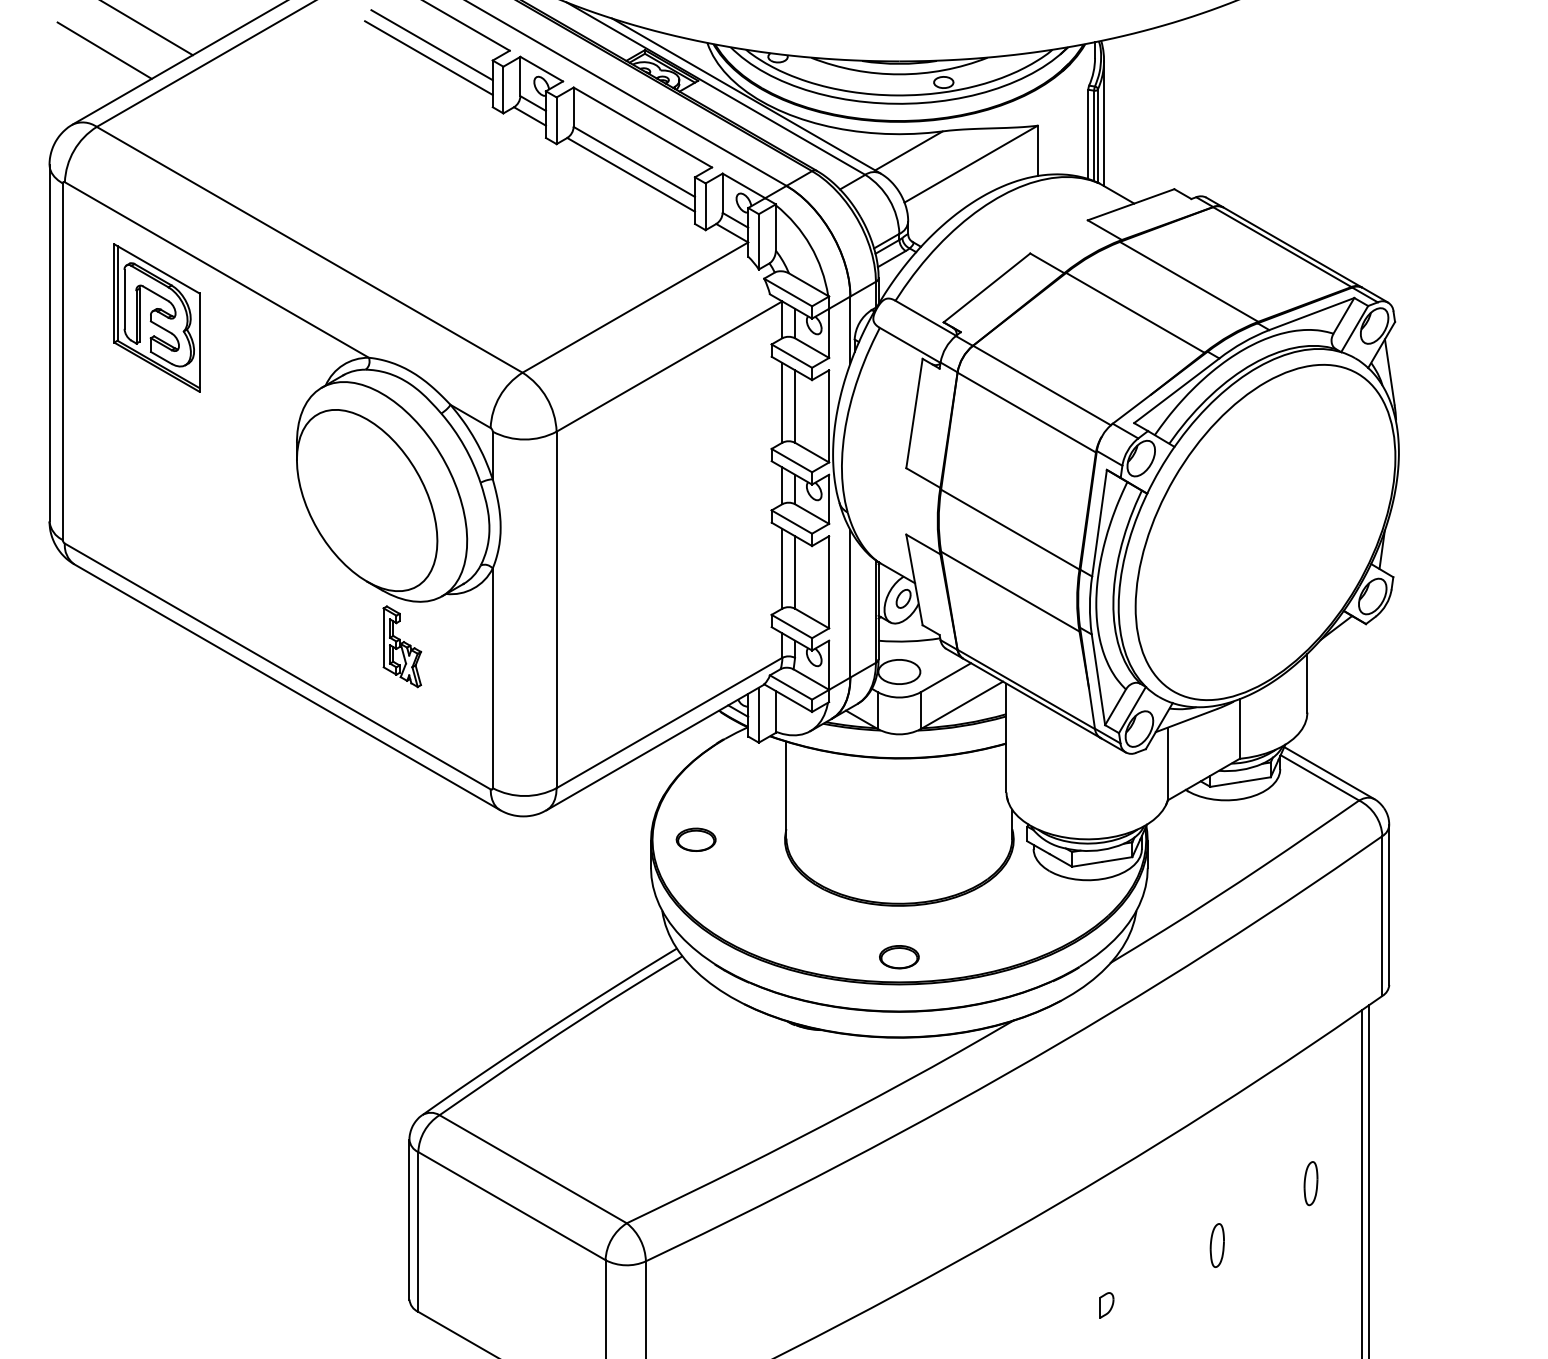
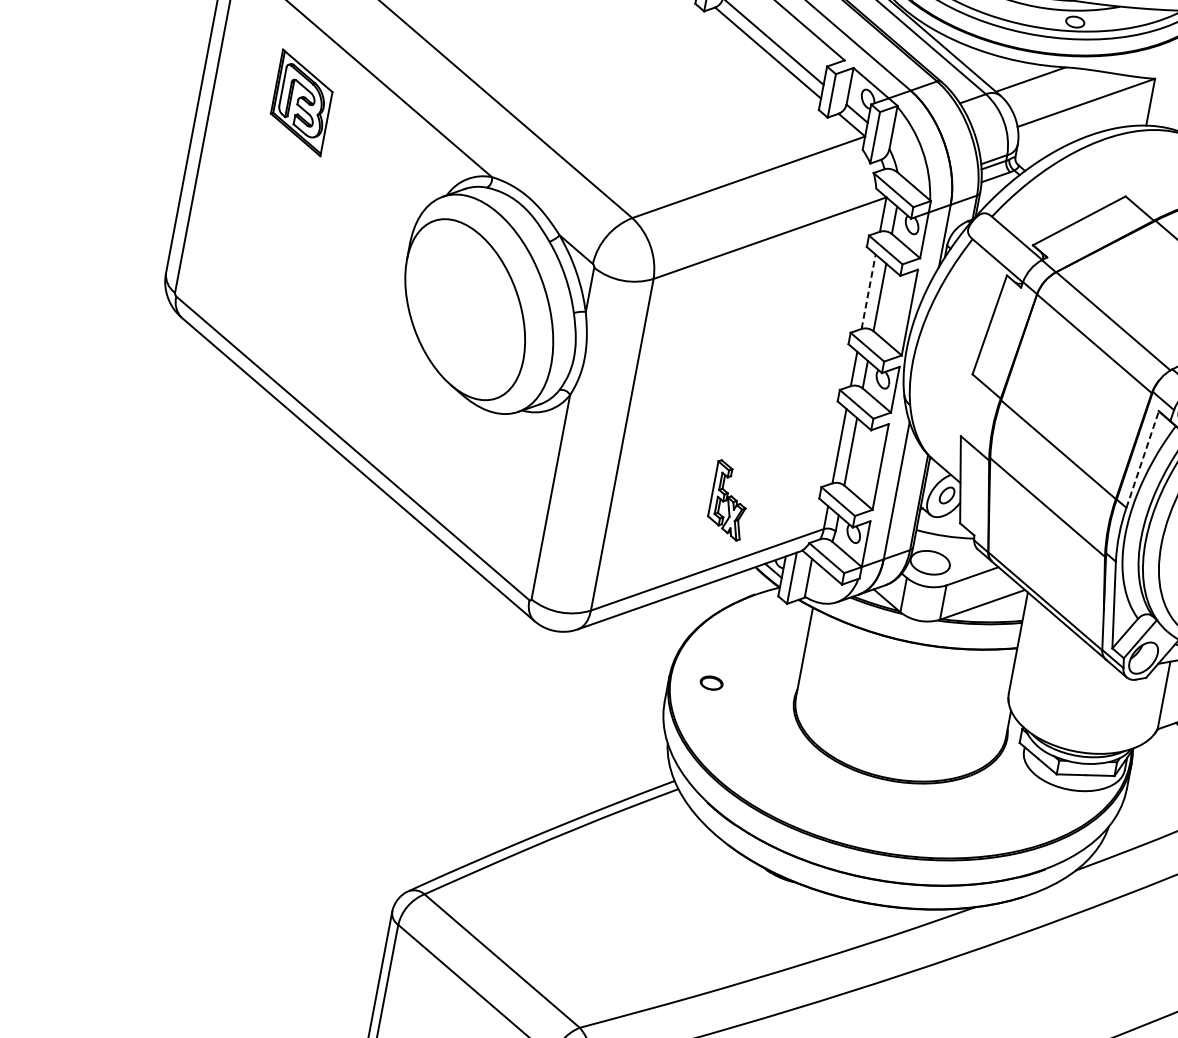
part: (156, 317) -> (301, 102), size x0.7
line: (782, 402) -> (868, 291), solid -> dashed
line: (1099, 523) -> (1142, 459), solid -> dashed
part: (402, 646) -> (729, 500), moved
part: (695, 839) -> (711, 682), size x0.6
part: (899, 957) -> (880, 828), removed

